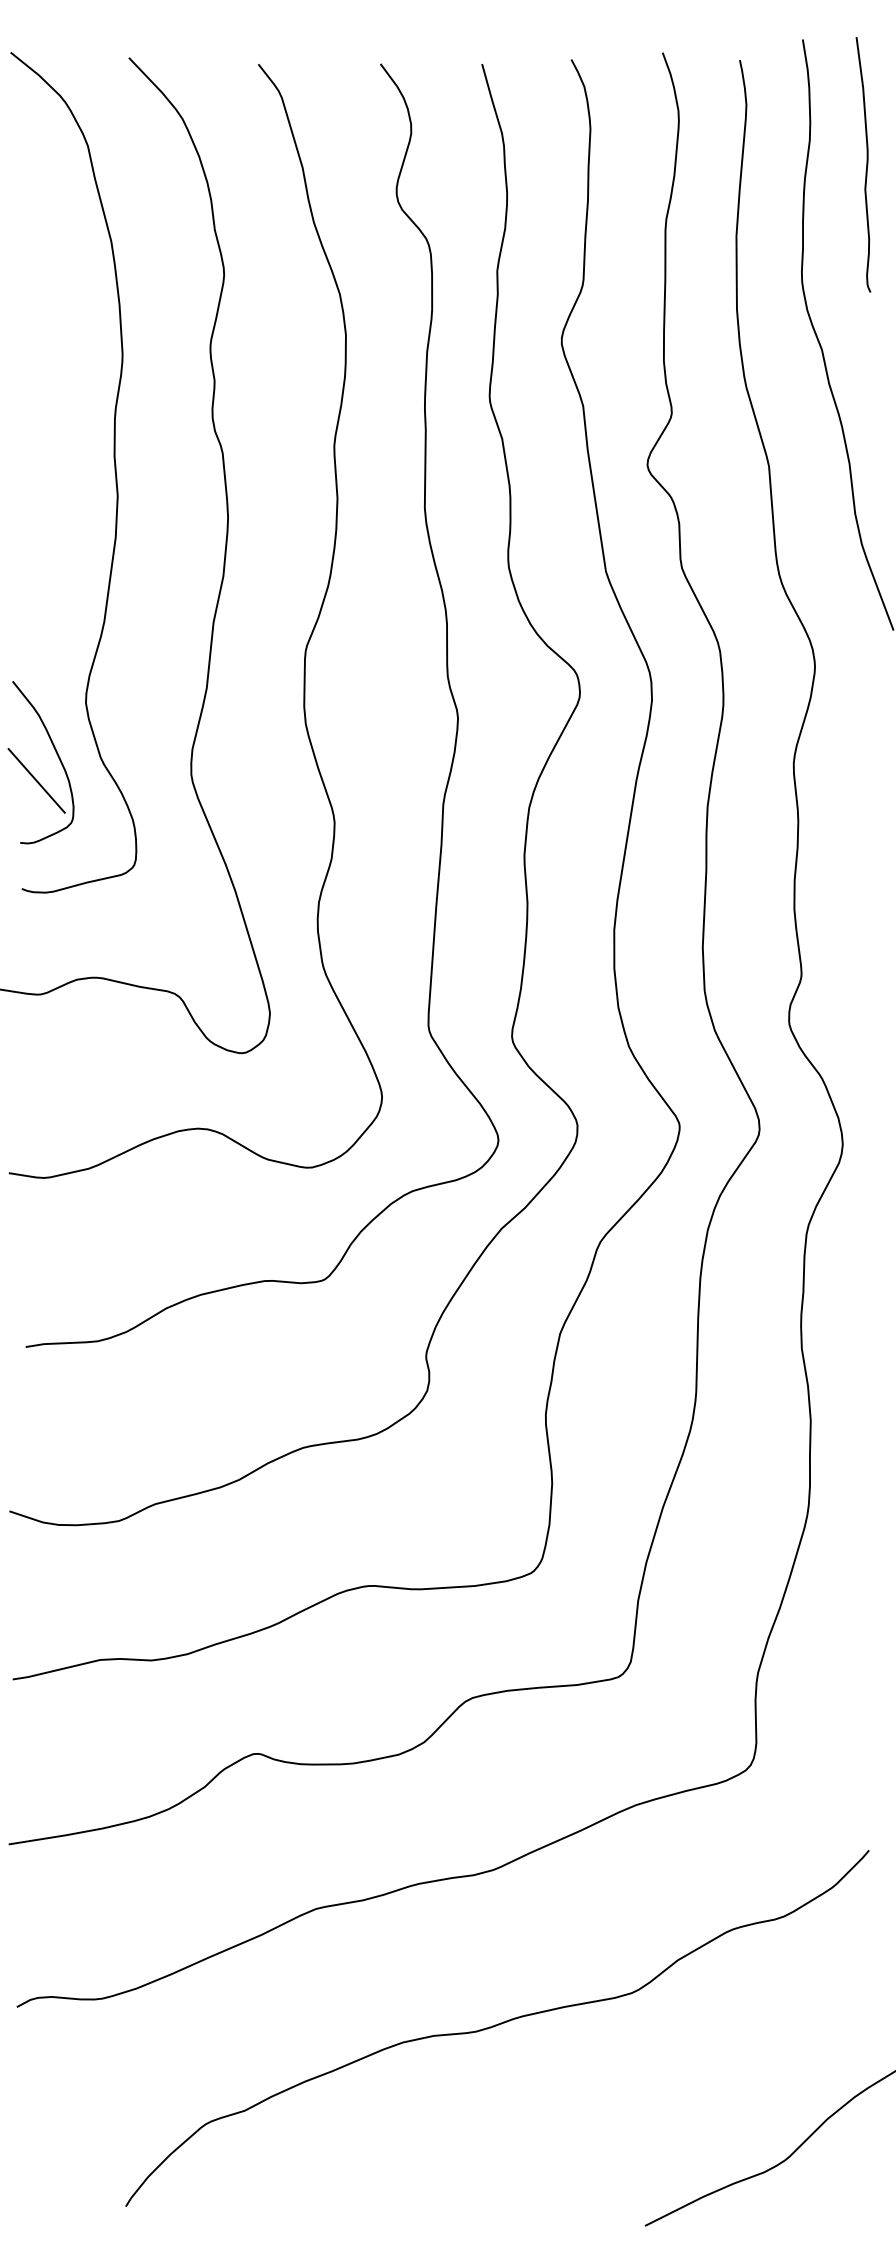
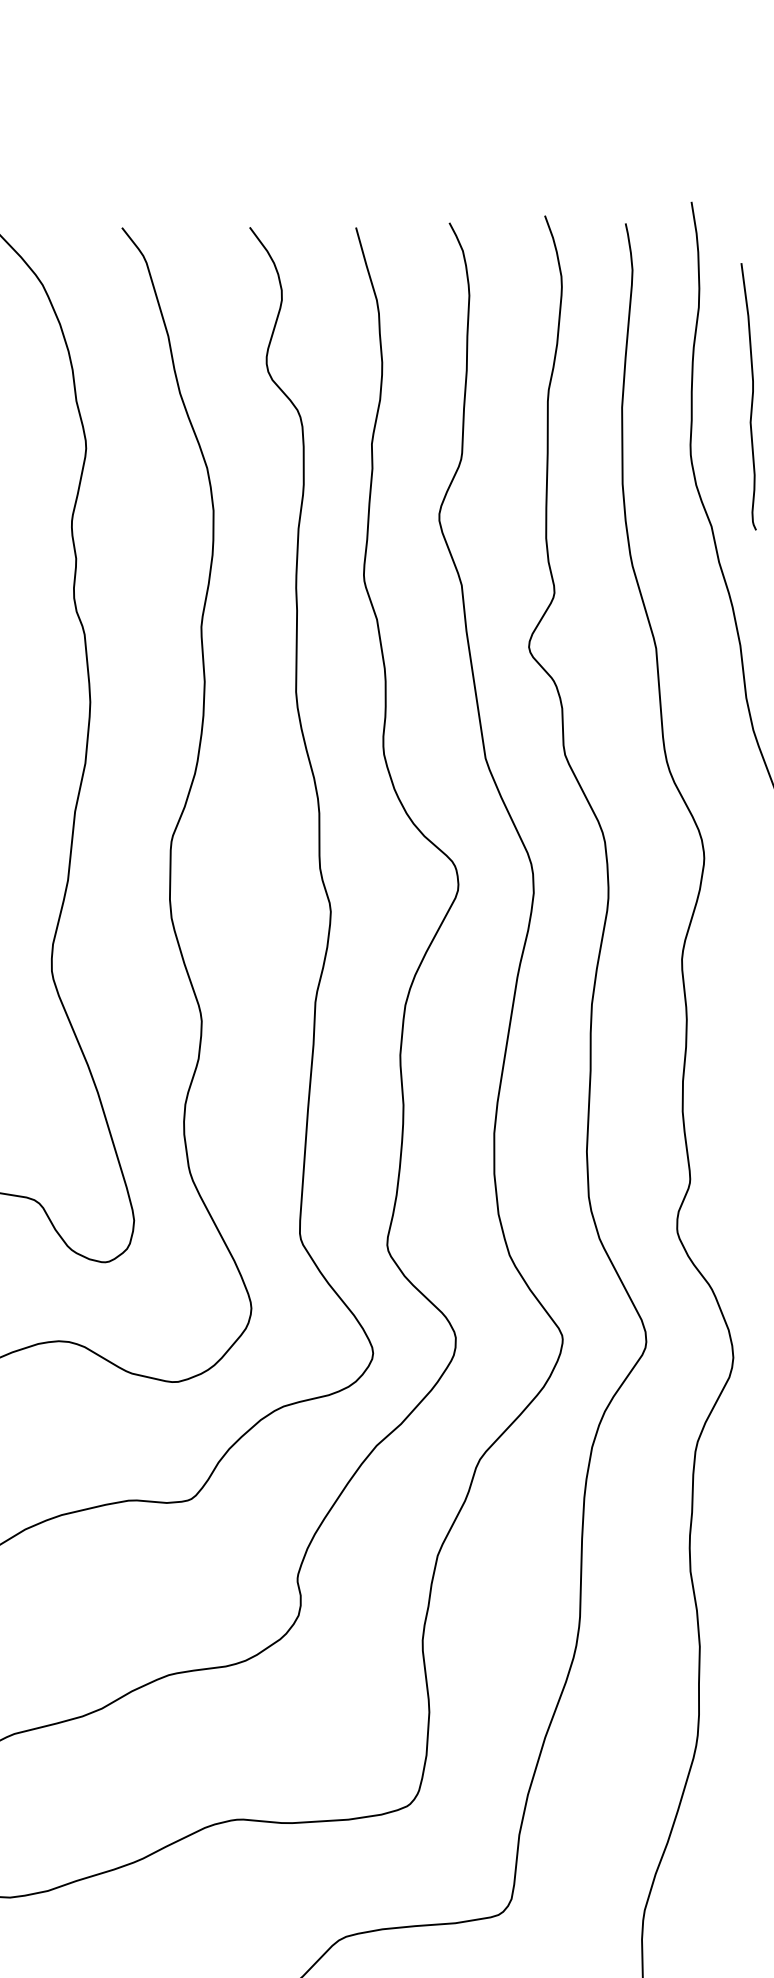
curve: (866, 164) -> (751, 396), moved

